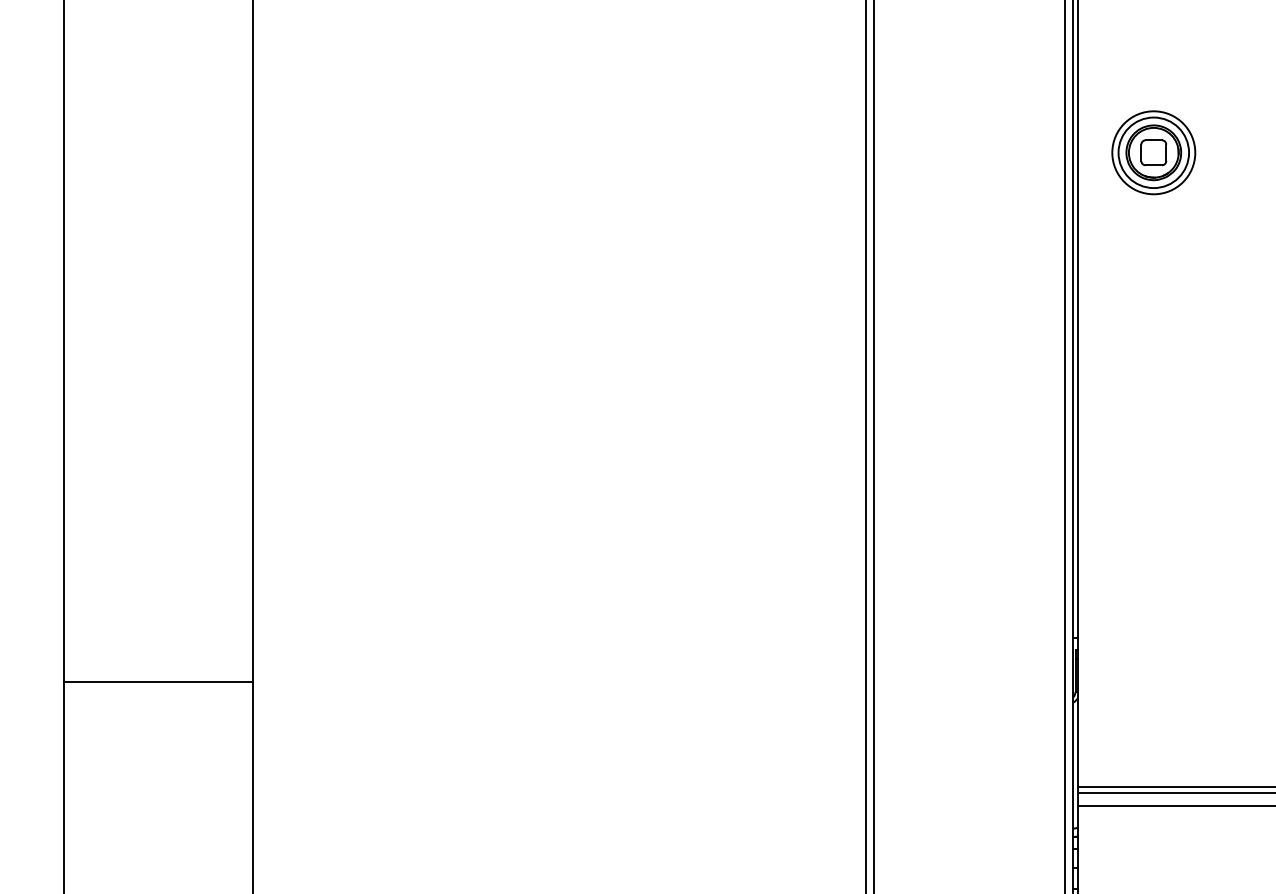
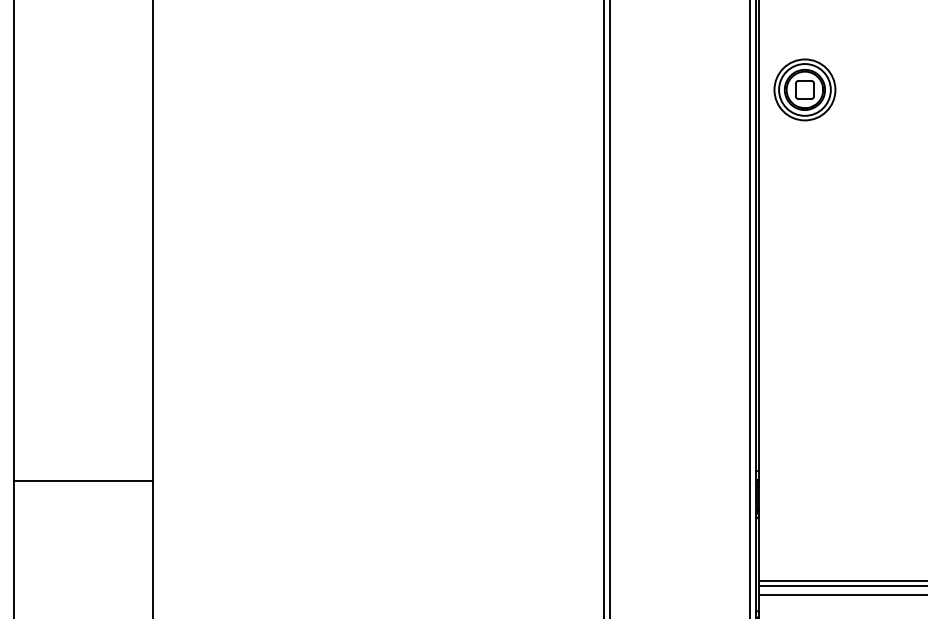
part: (1153, 152) -> (804, 89), moved
line: (158, 681) -> (83, 480), moved

